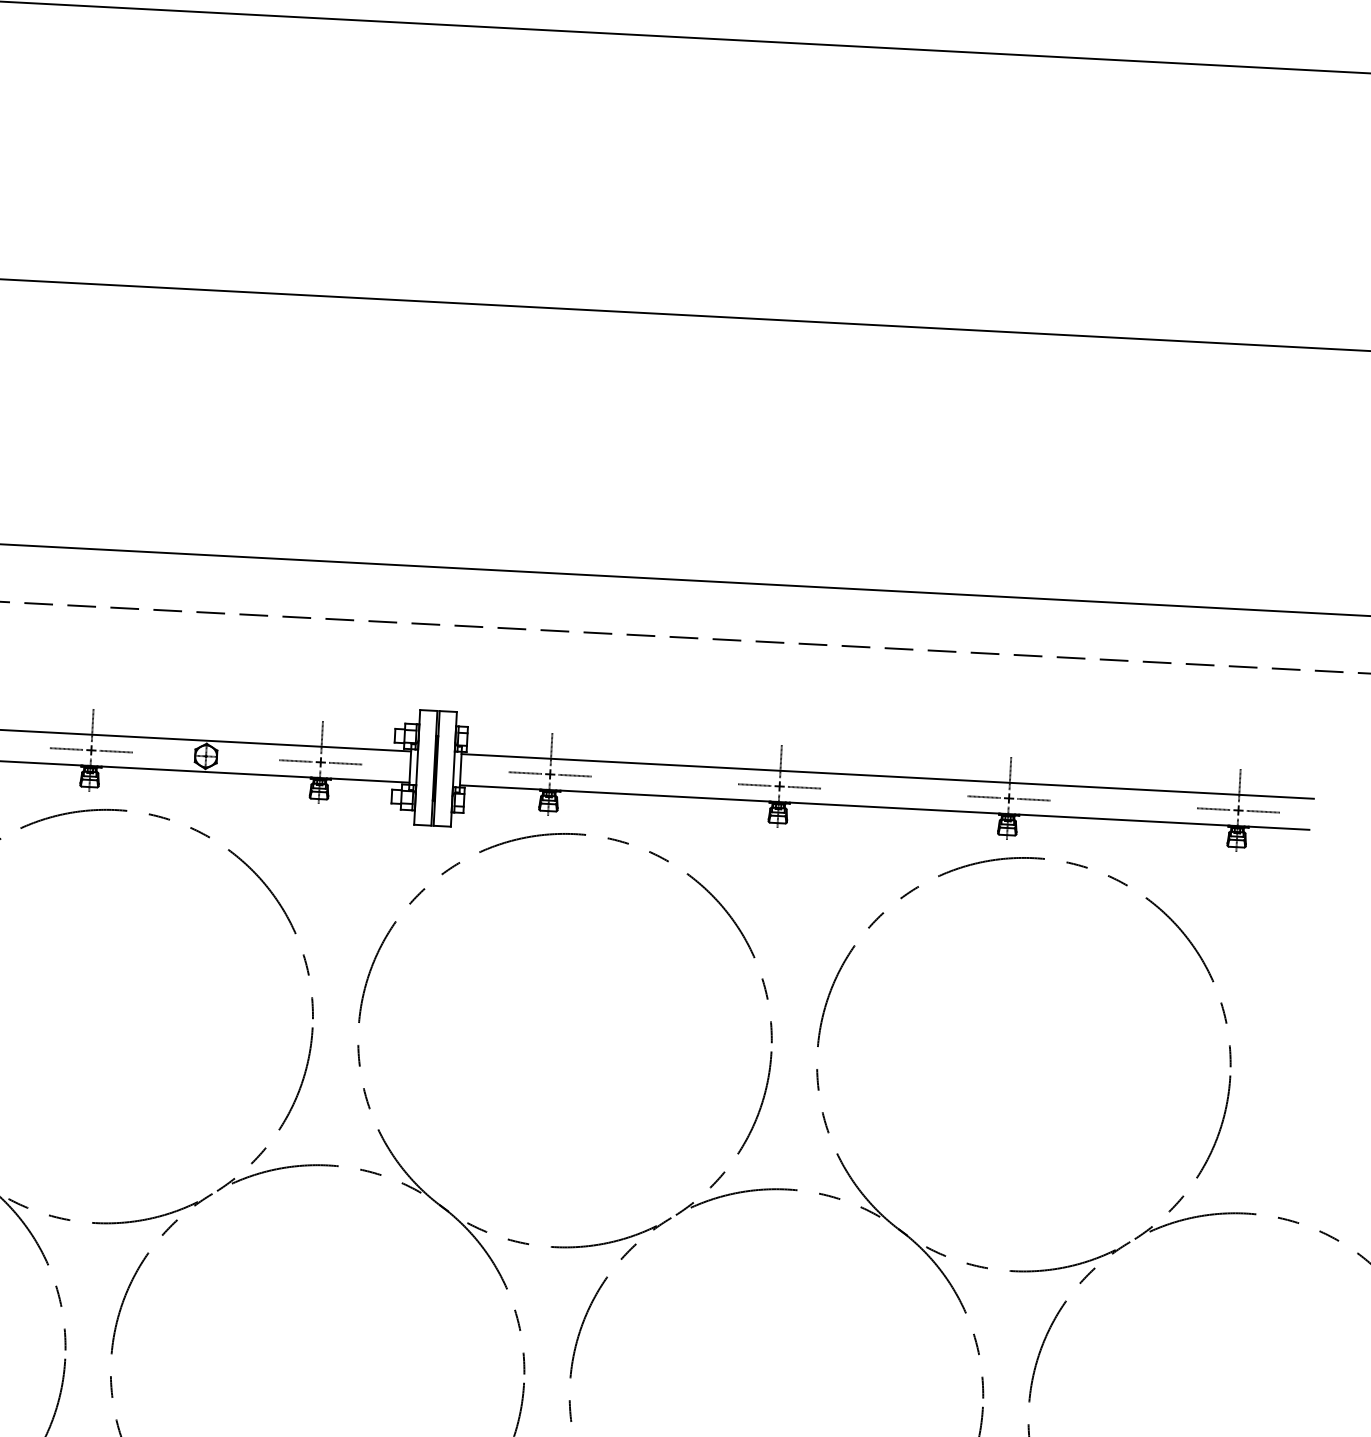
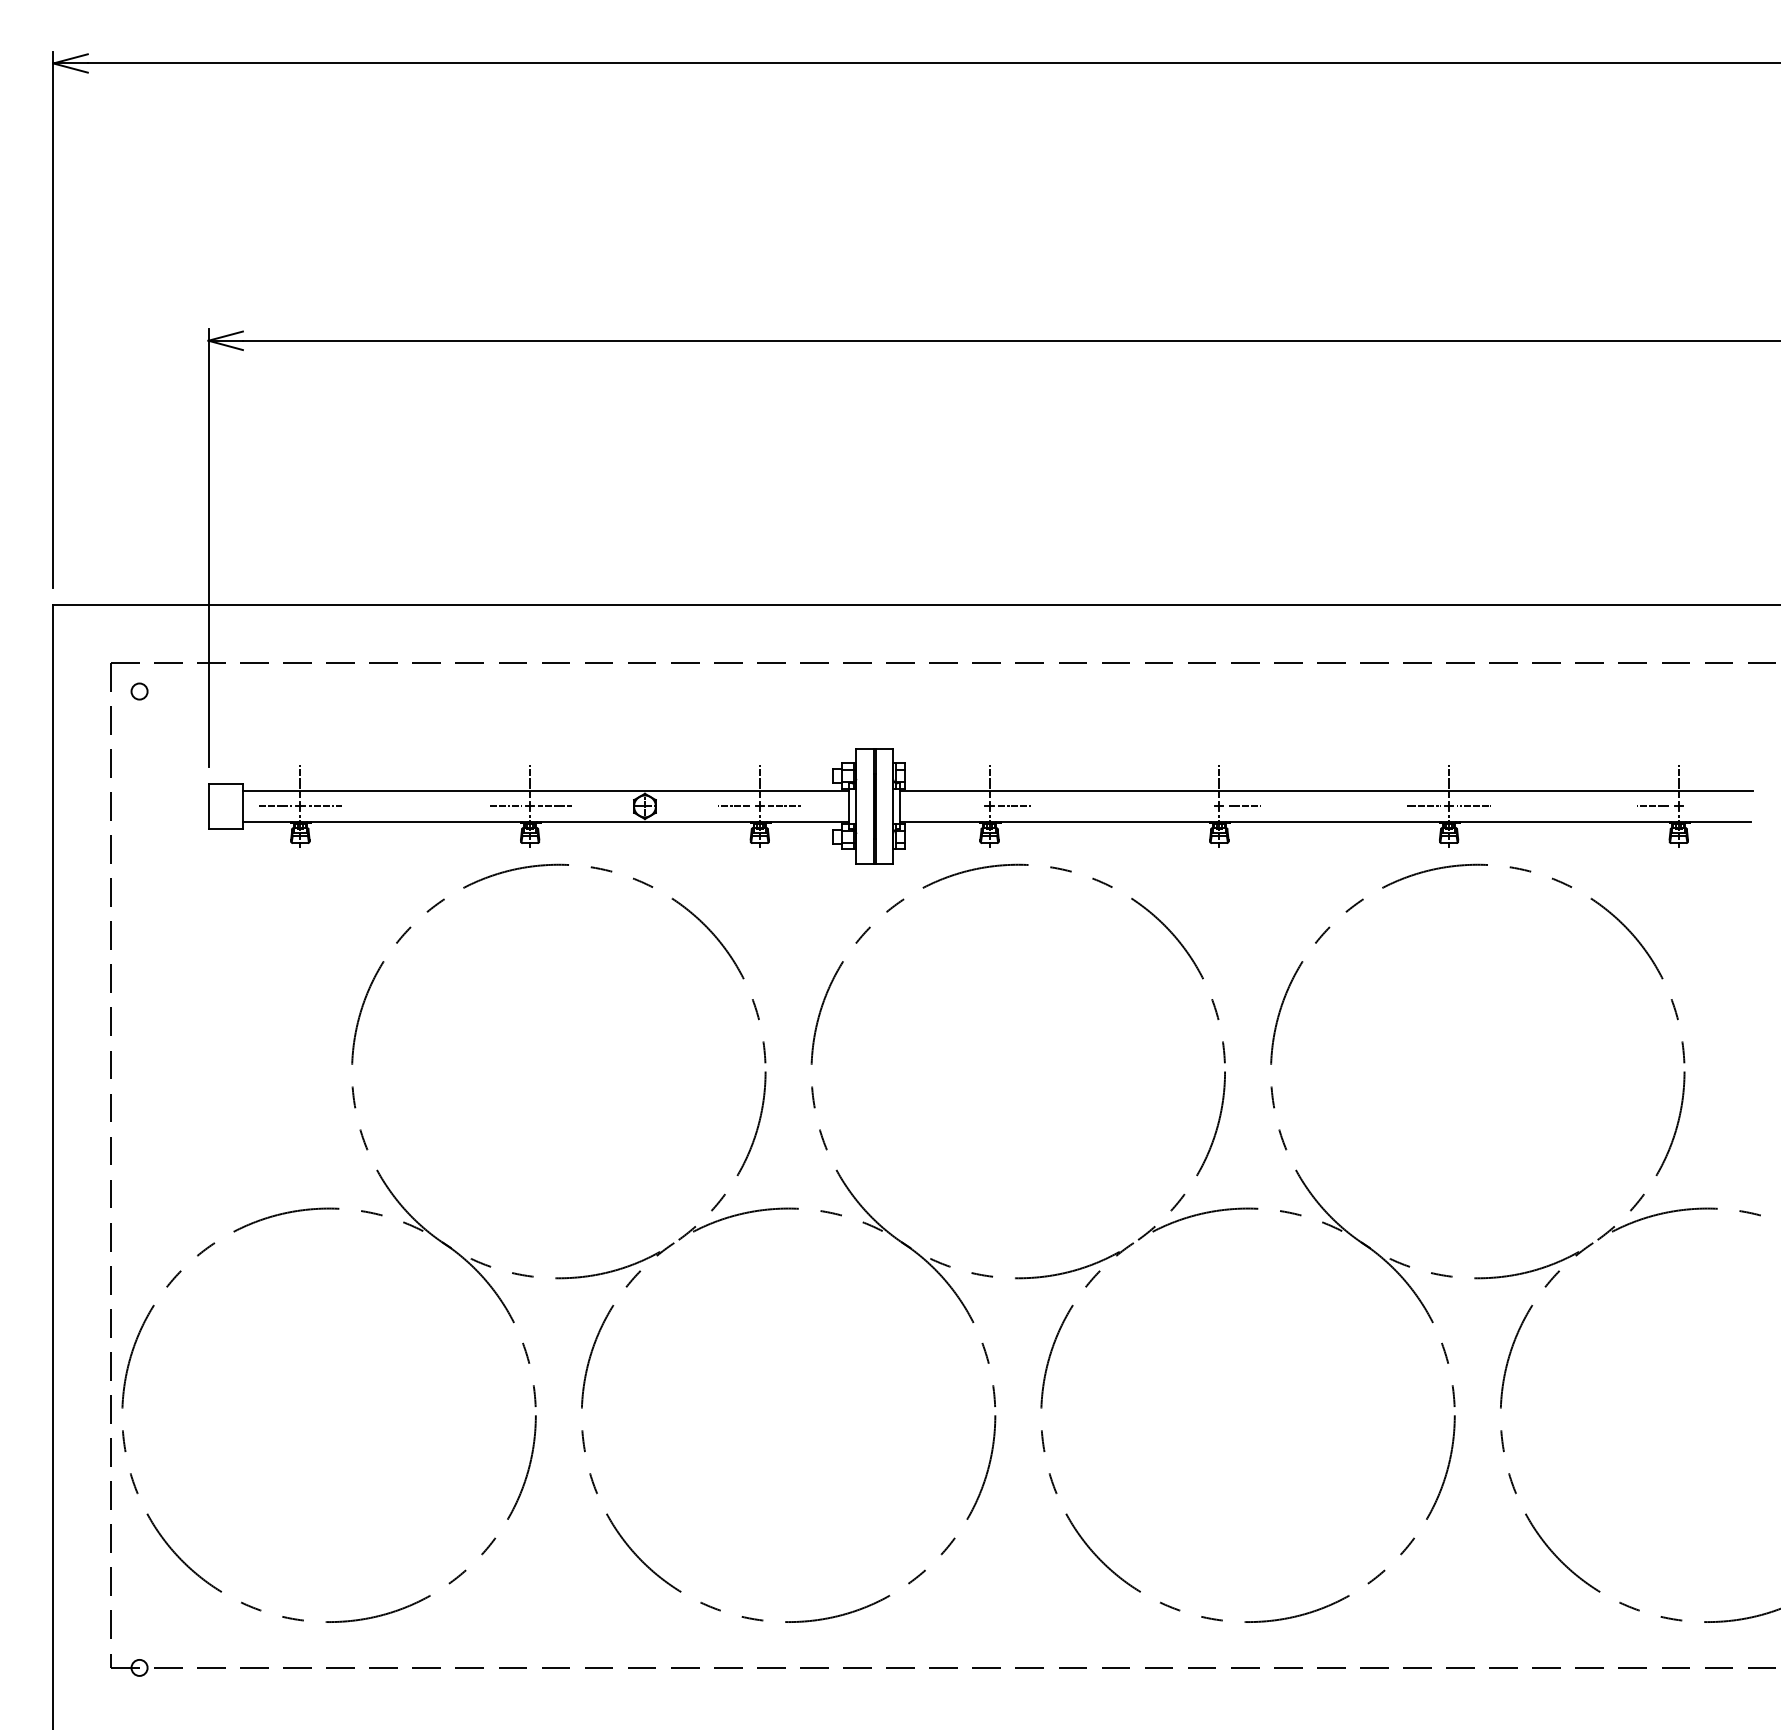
line: (525, 773) -> (964, 806), removed
line: (754, 785) -> (1194, 806), removed
line: (1263, 811) -> (1703, 806), removed

